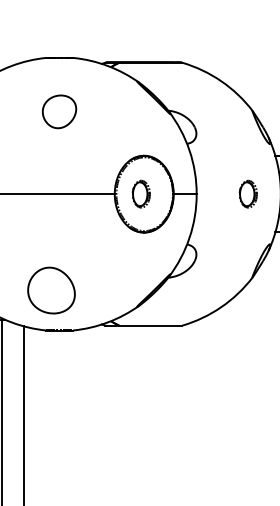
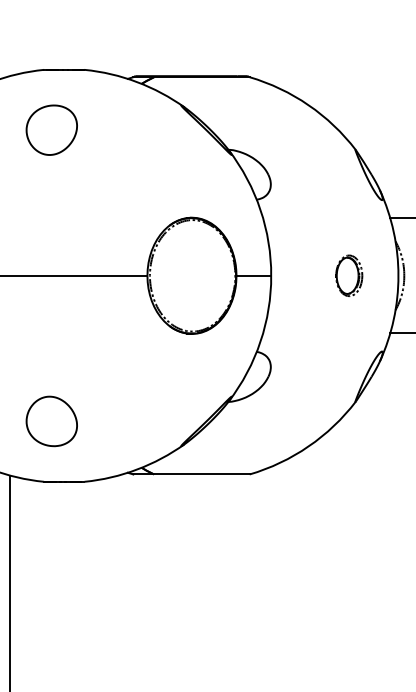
part: (59, 111) -> (51, 129), moved
part: (140, 193) -> (186, 274), removed
part: (51, 290) -> (51, 421), size x0.71

